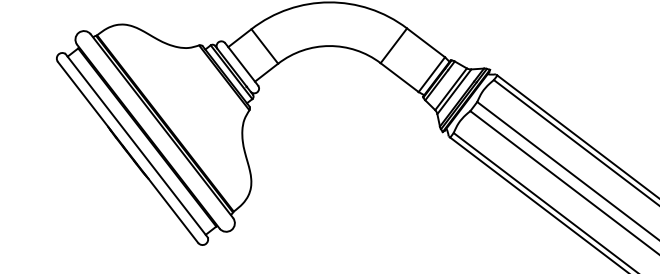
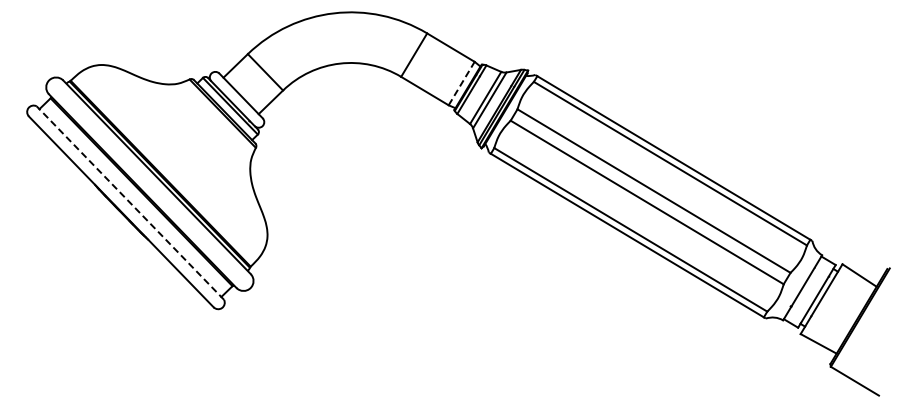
line: (431, 74) -> (461, 83), solid -> dashed
line: (136, 146) -> (130, 203), solid -> dashed

